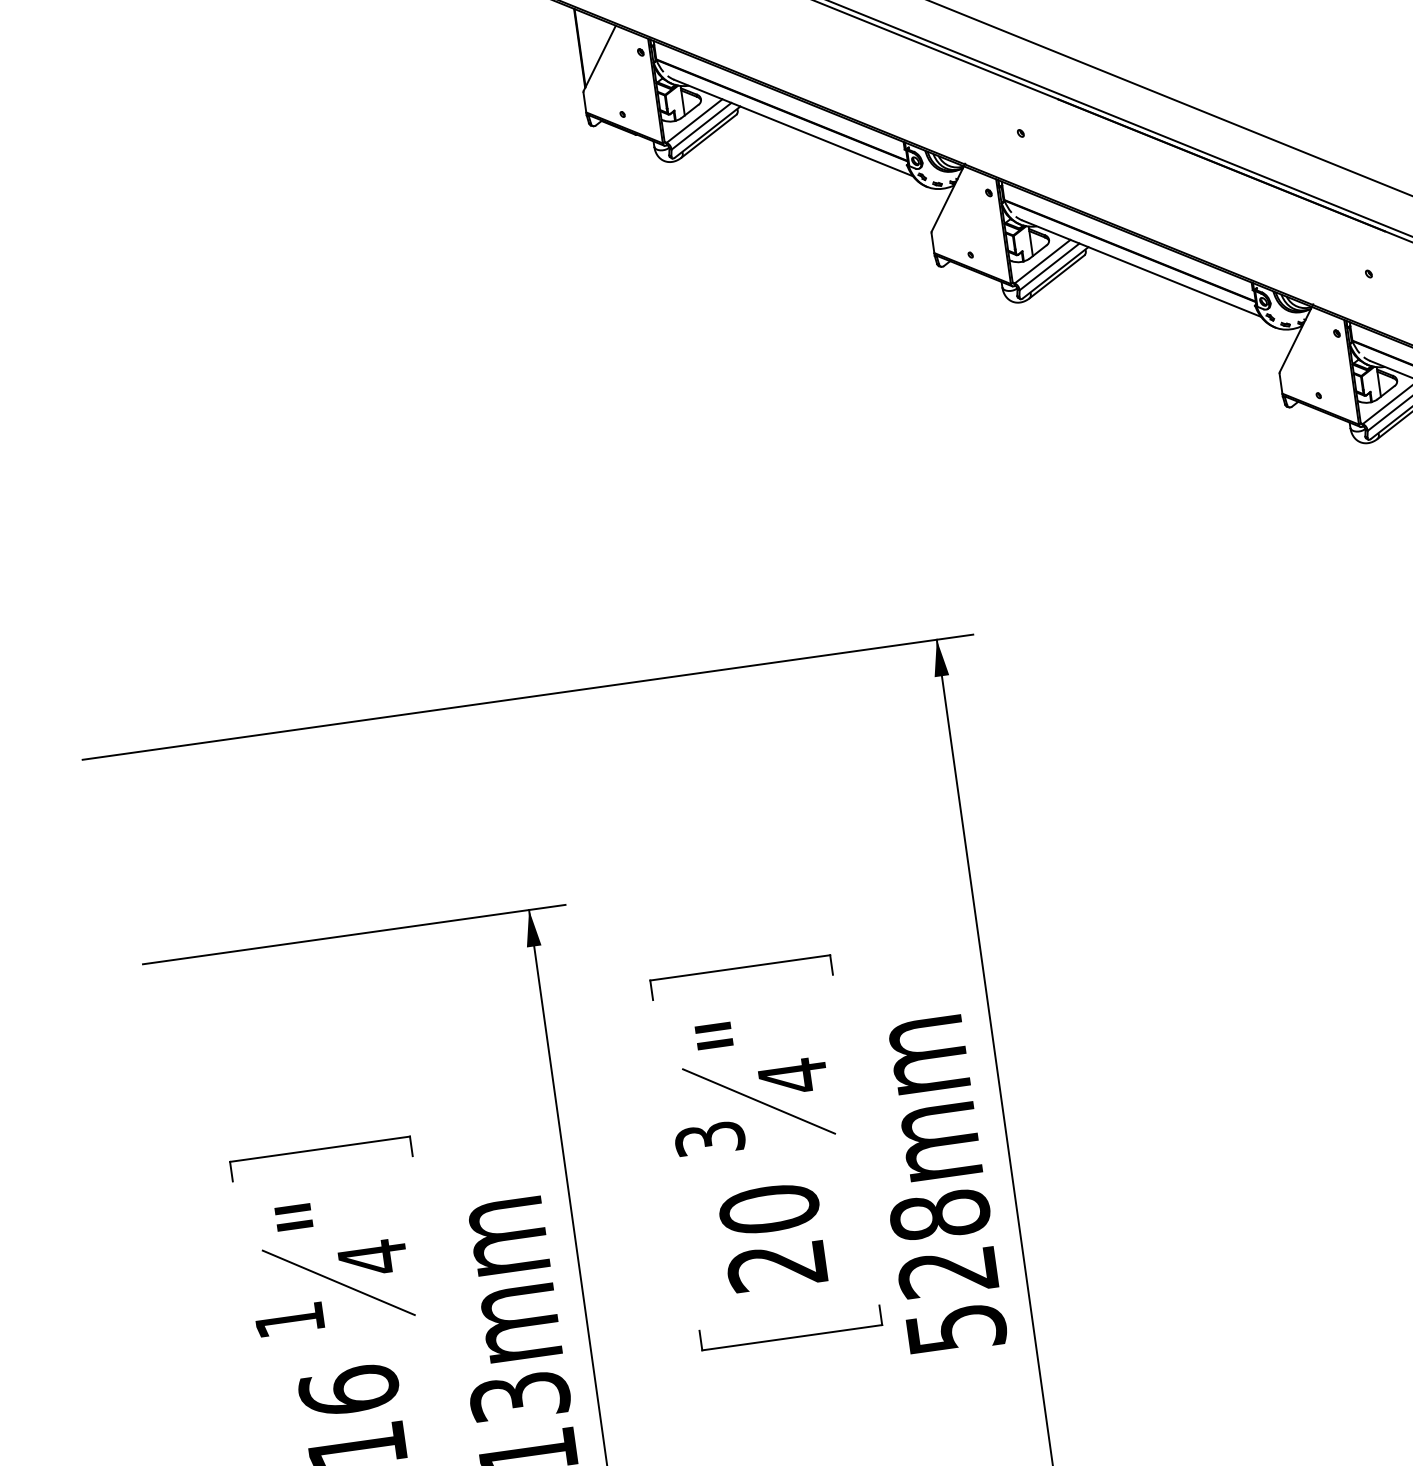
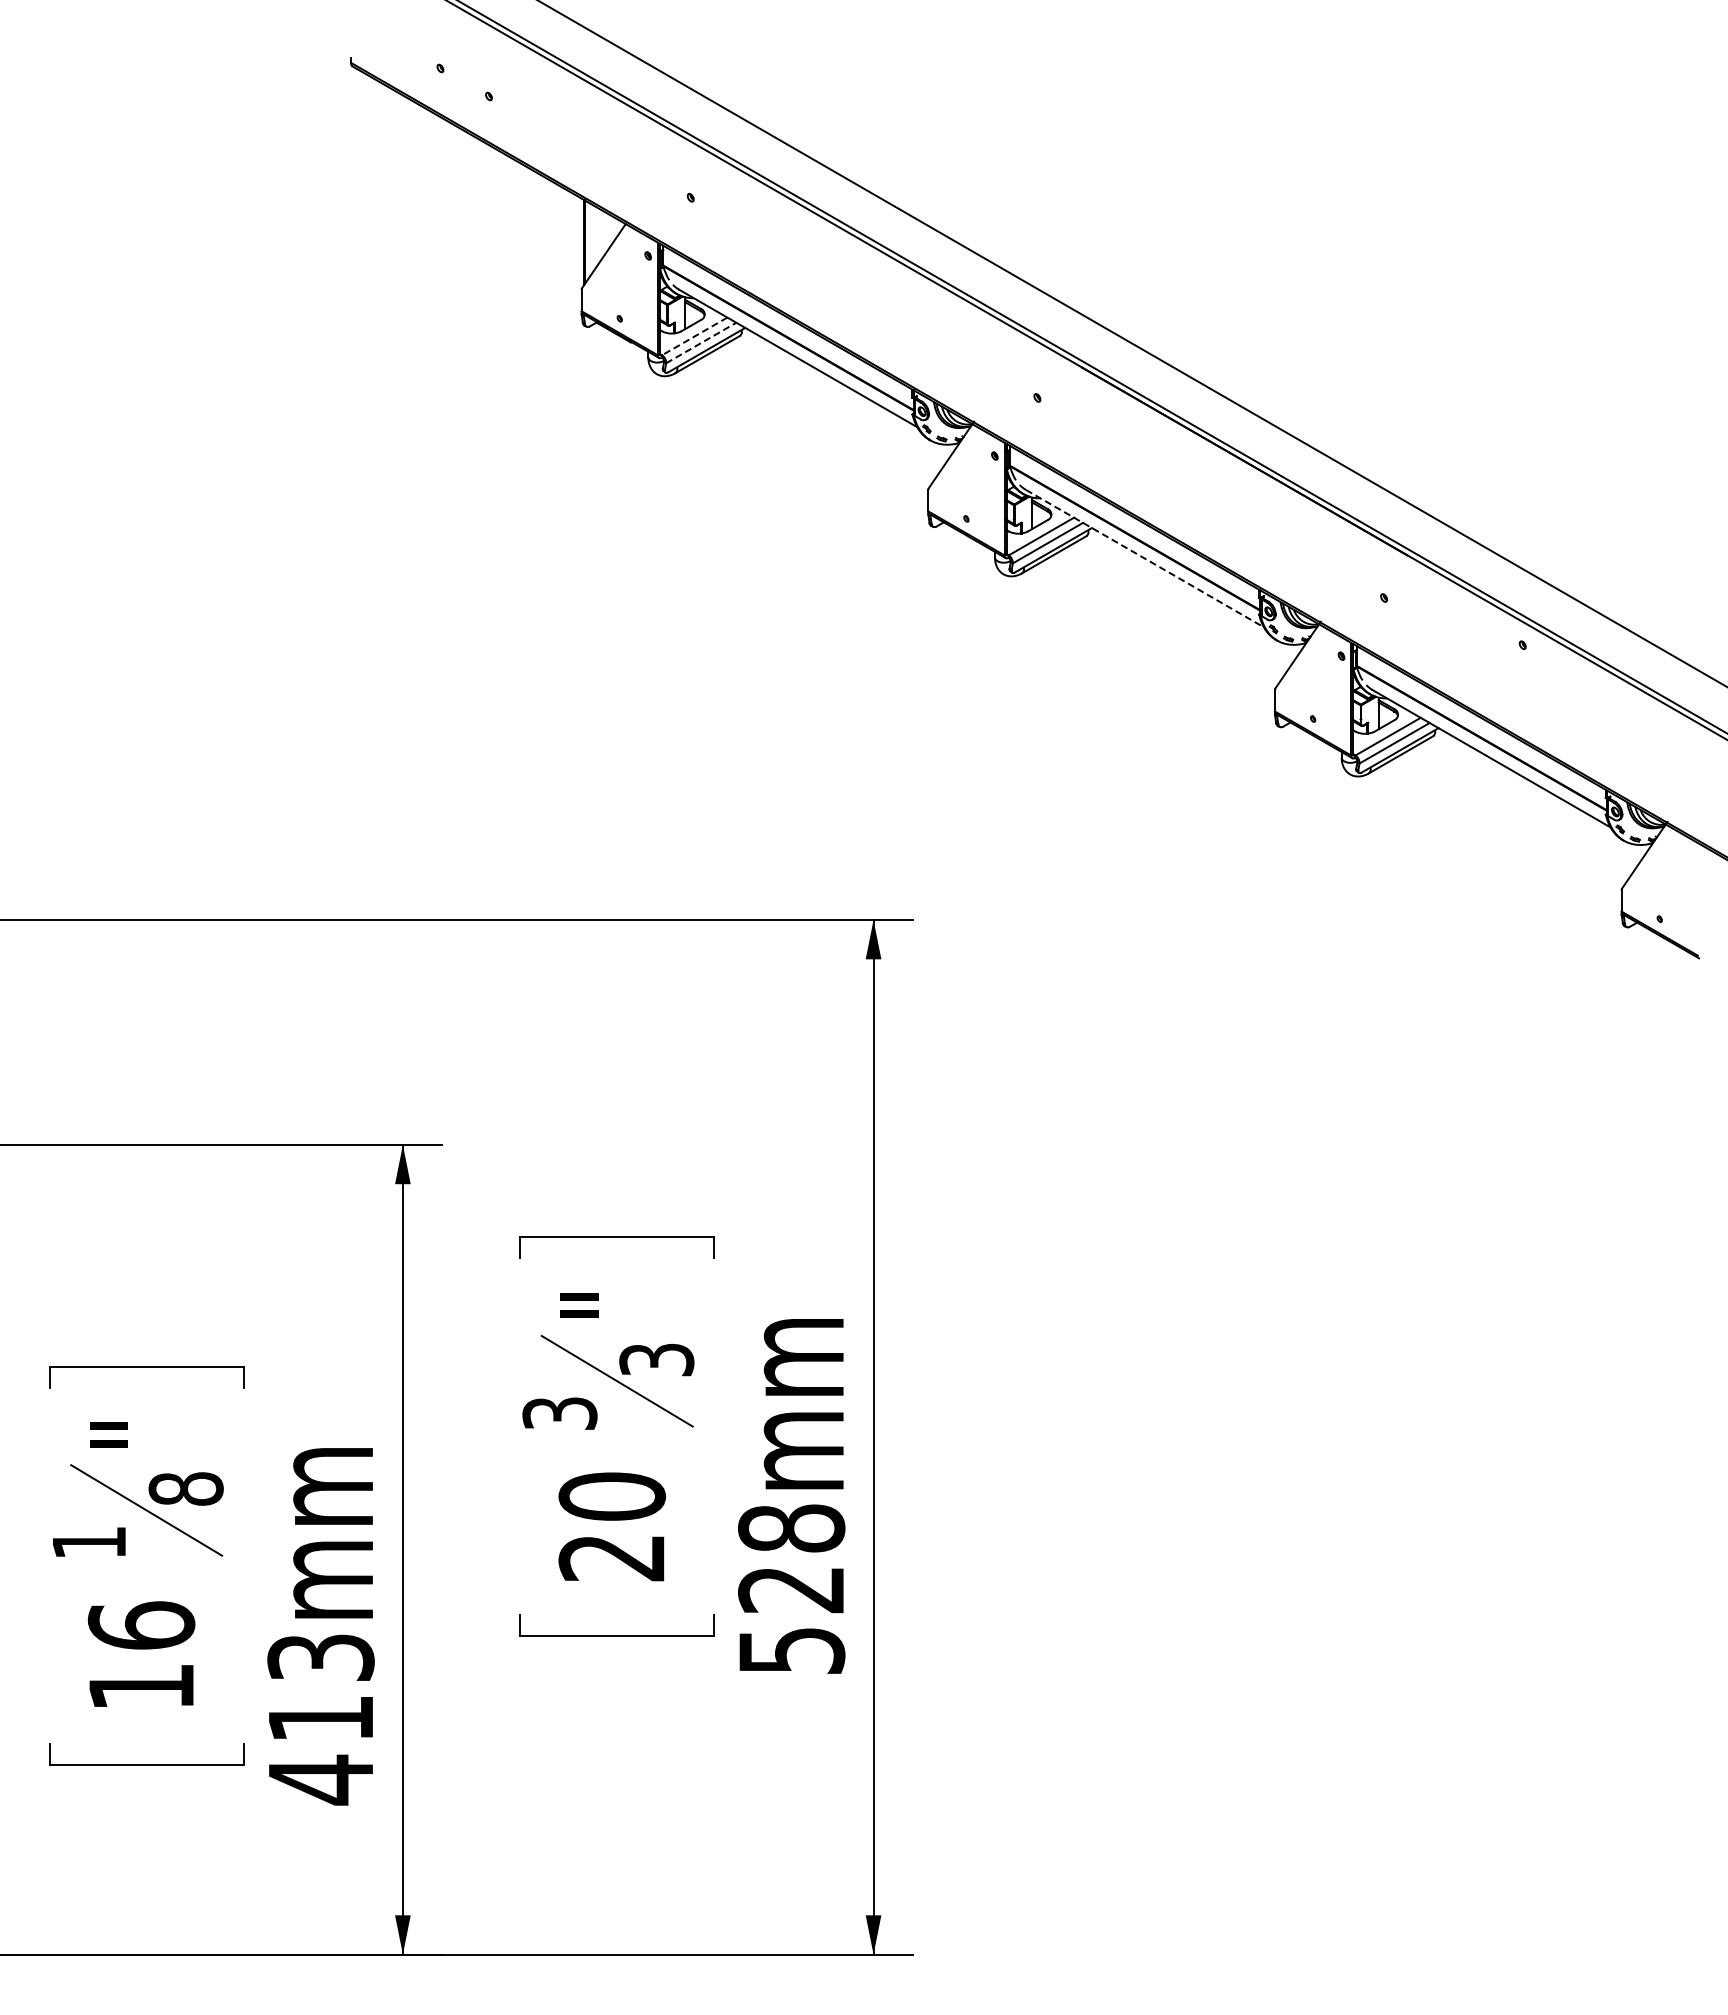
line: (694, 121) -> (694, 336), solid -> dashed
line: (701, 126) -> (701, 343), solid -> dashed
line: (1142, 268) -> (1145, 558), solid -> dashed
text: (792, 1076) -> (656, 1359), 4 -> 3
text: (372, 1258) -> (185, 1489), 4 -> 8

